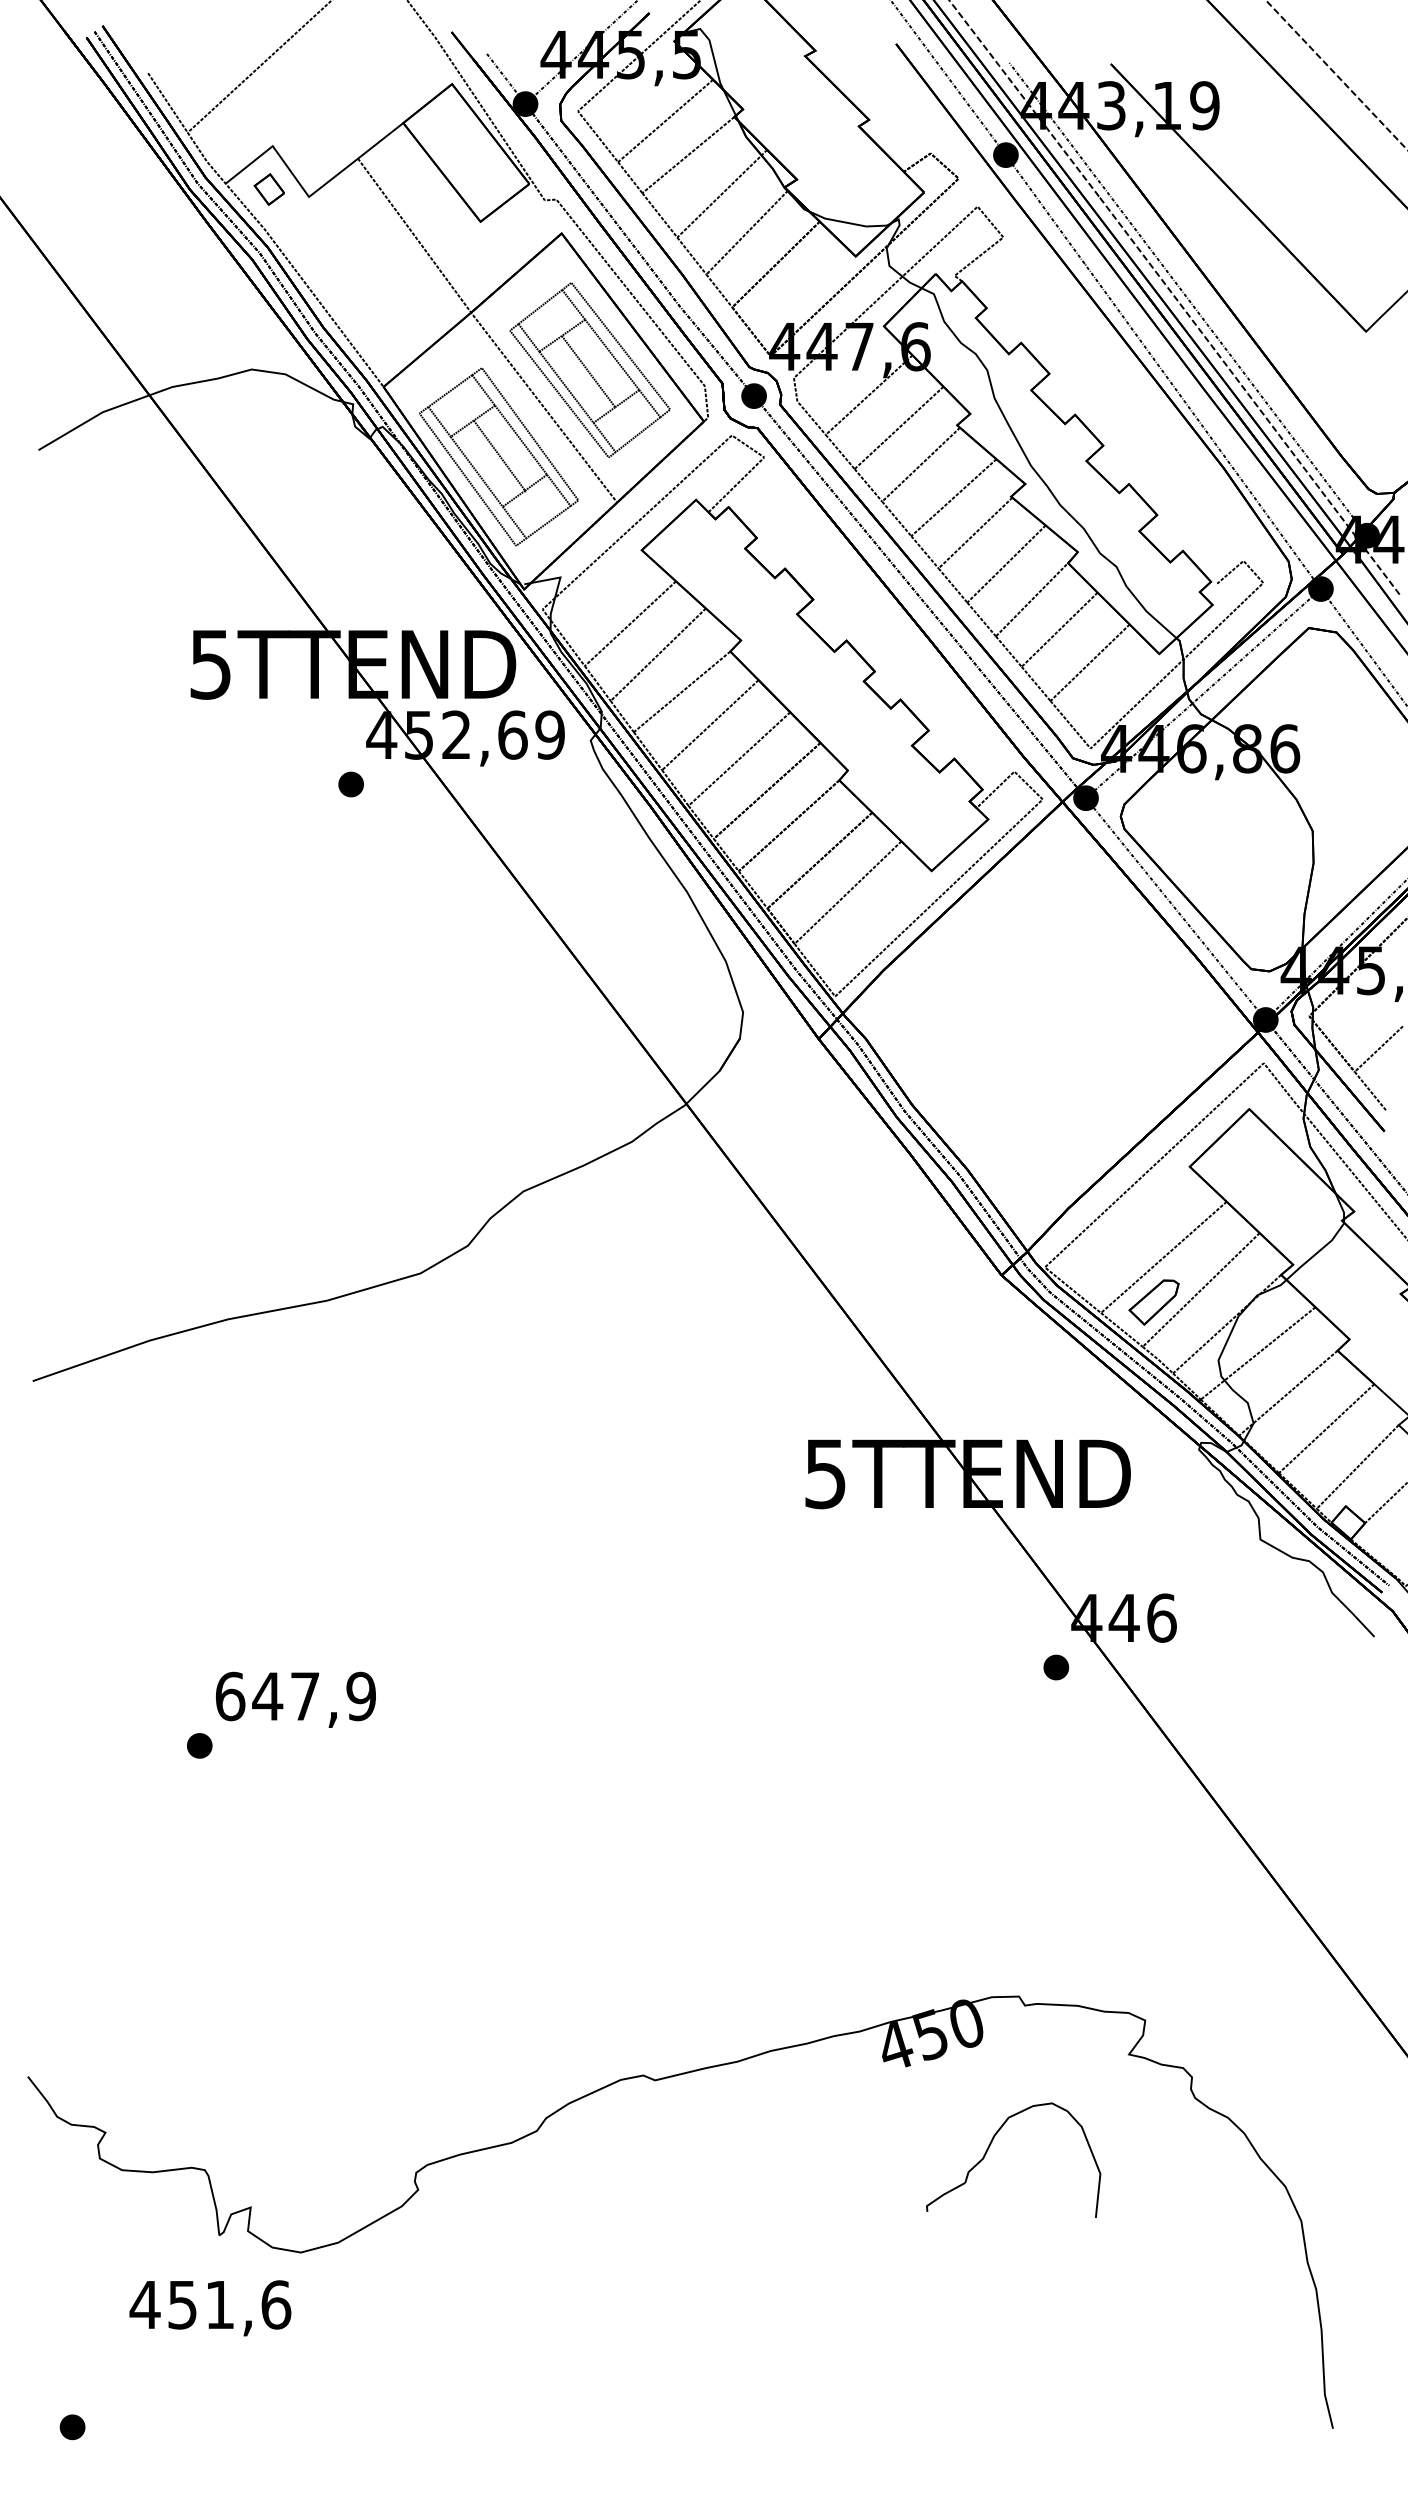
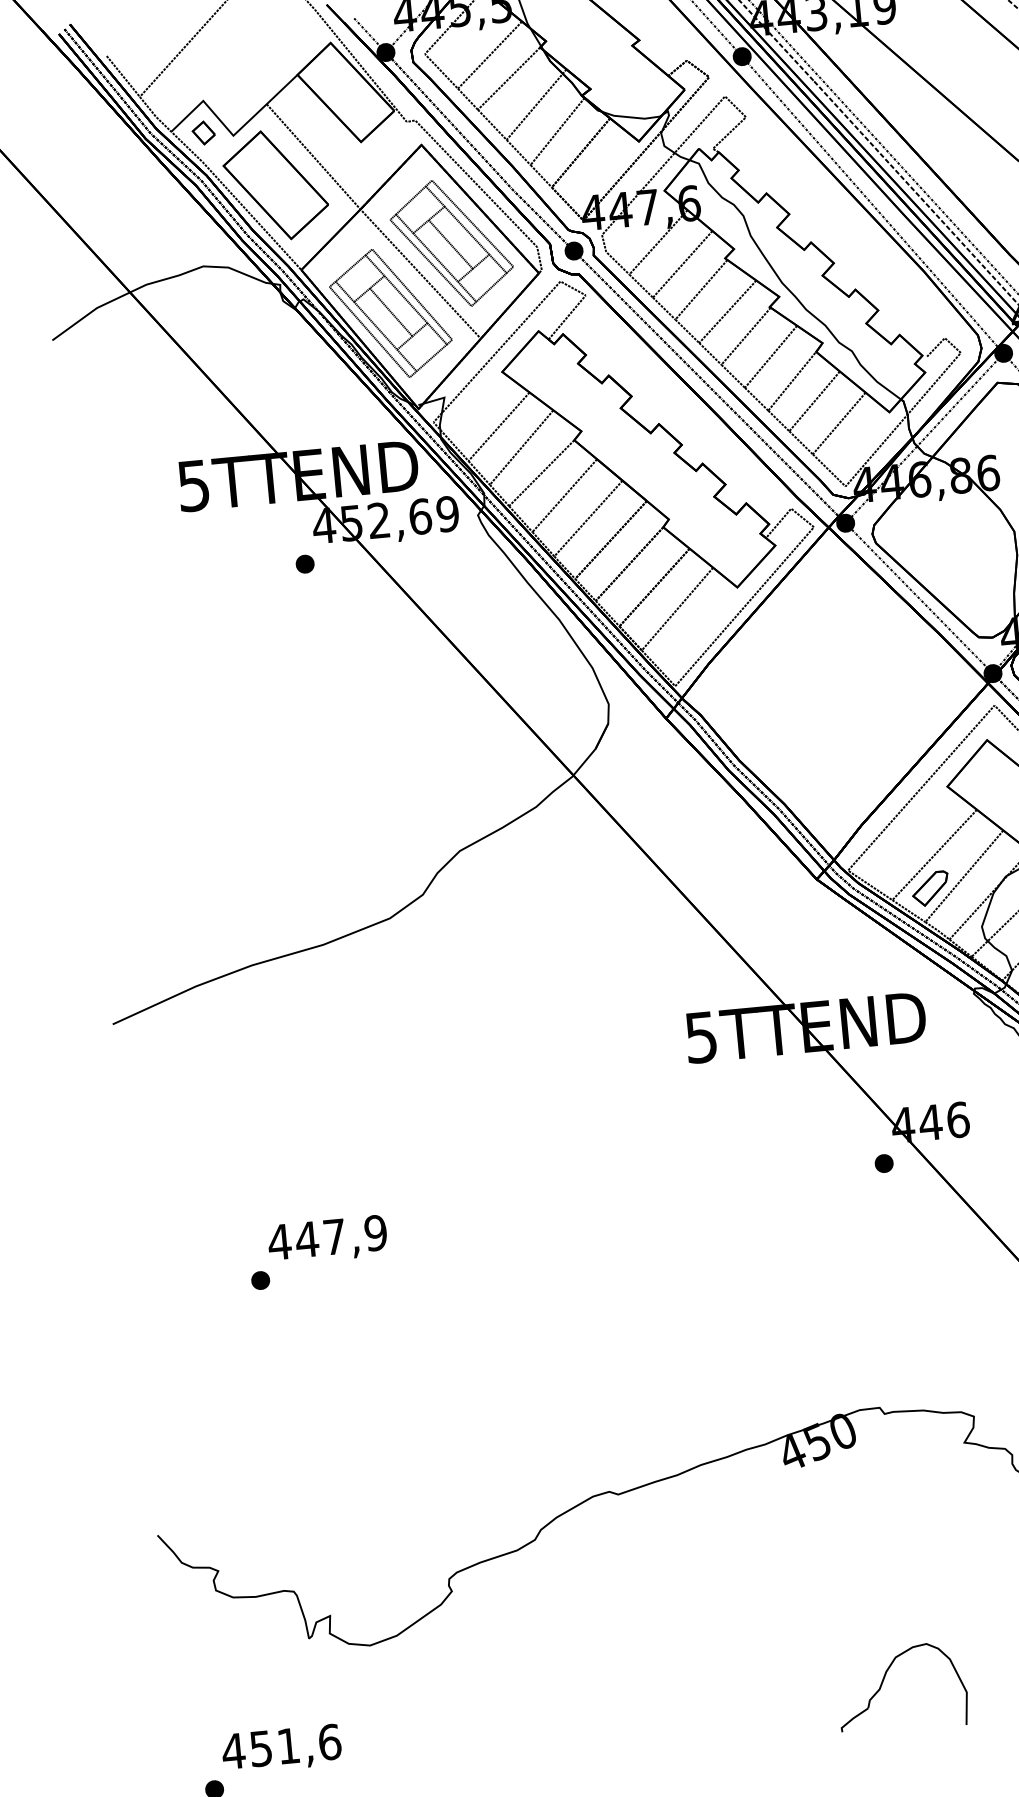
part: (359, 268) -> (275, 184), added
text: (229, 1696) -> (279, 1242), 647,9 -> 447,9
part: (989, 2148) -> (883, 1681), moved
text: (210, 2308) -> (281, 1749), moved

